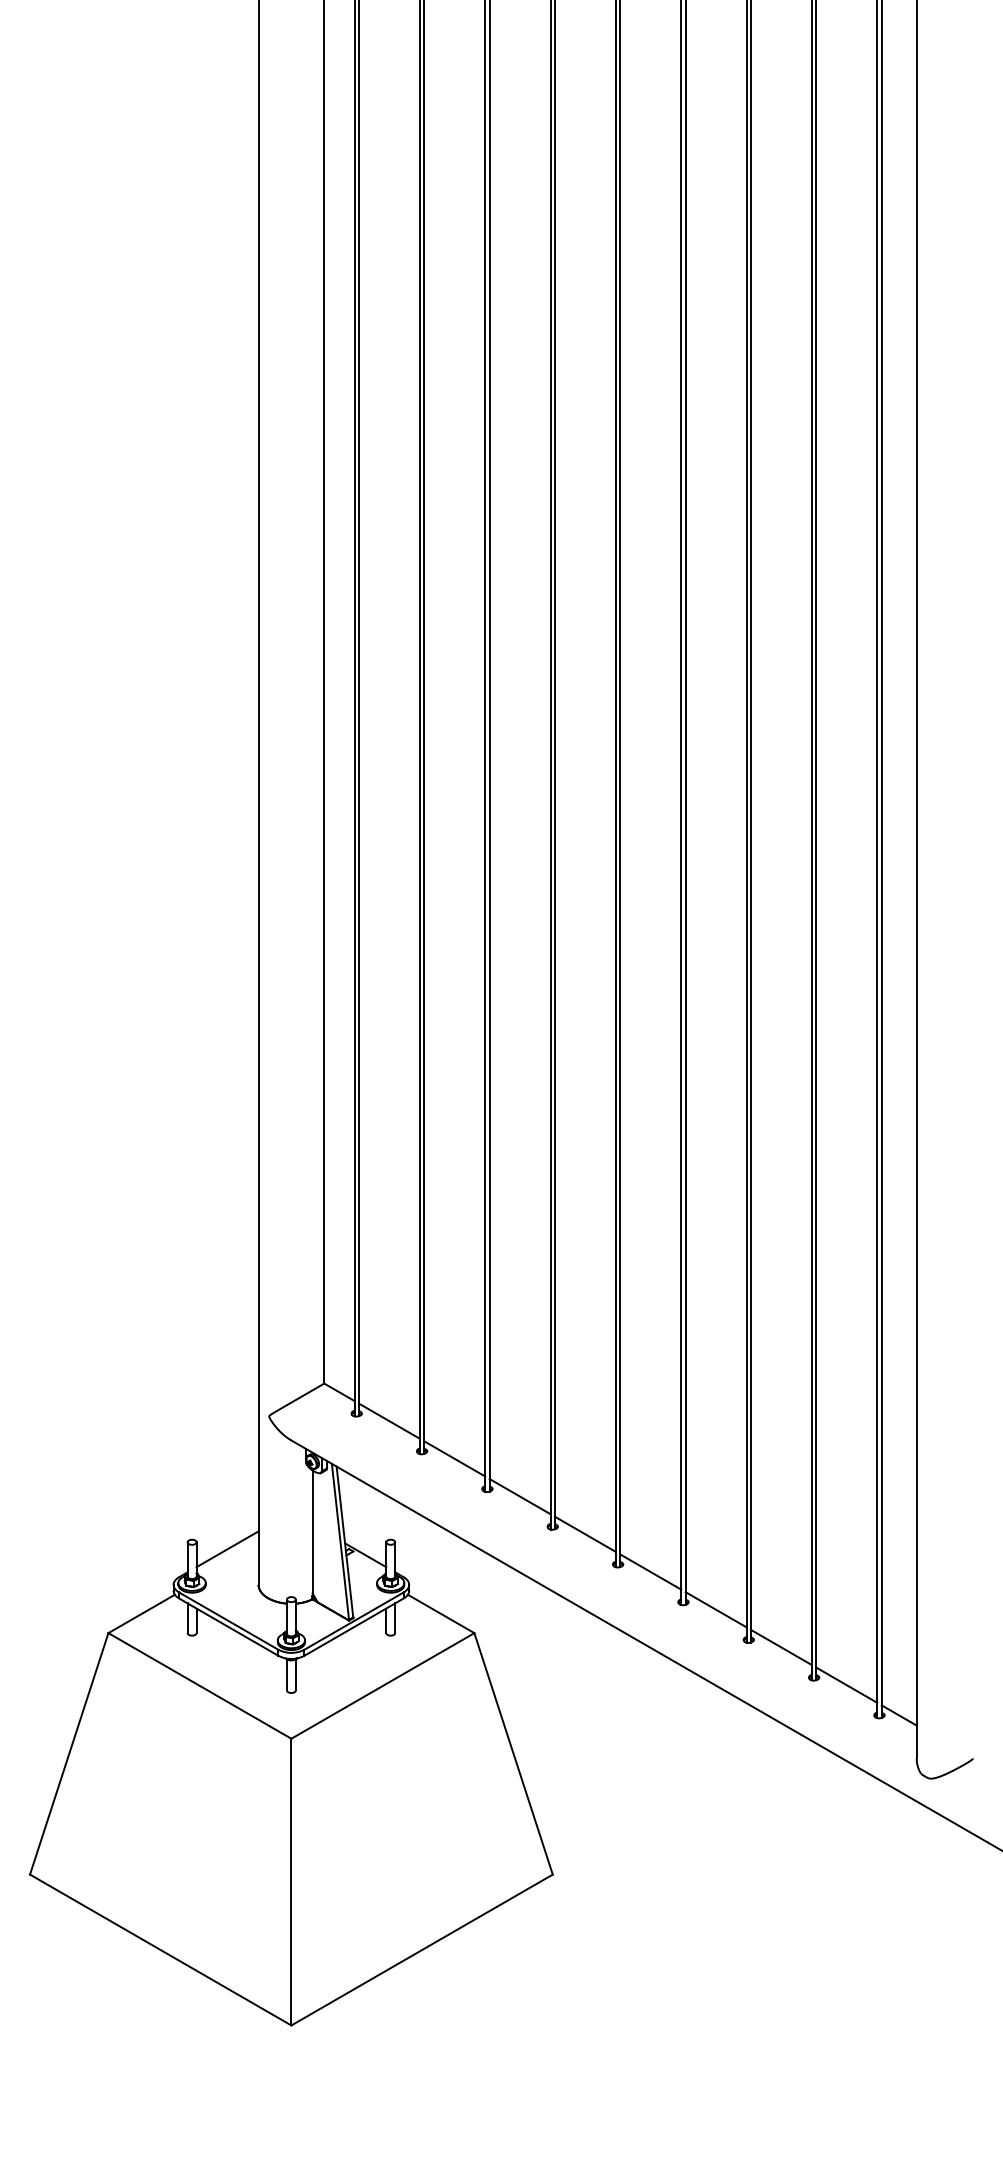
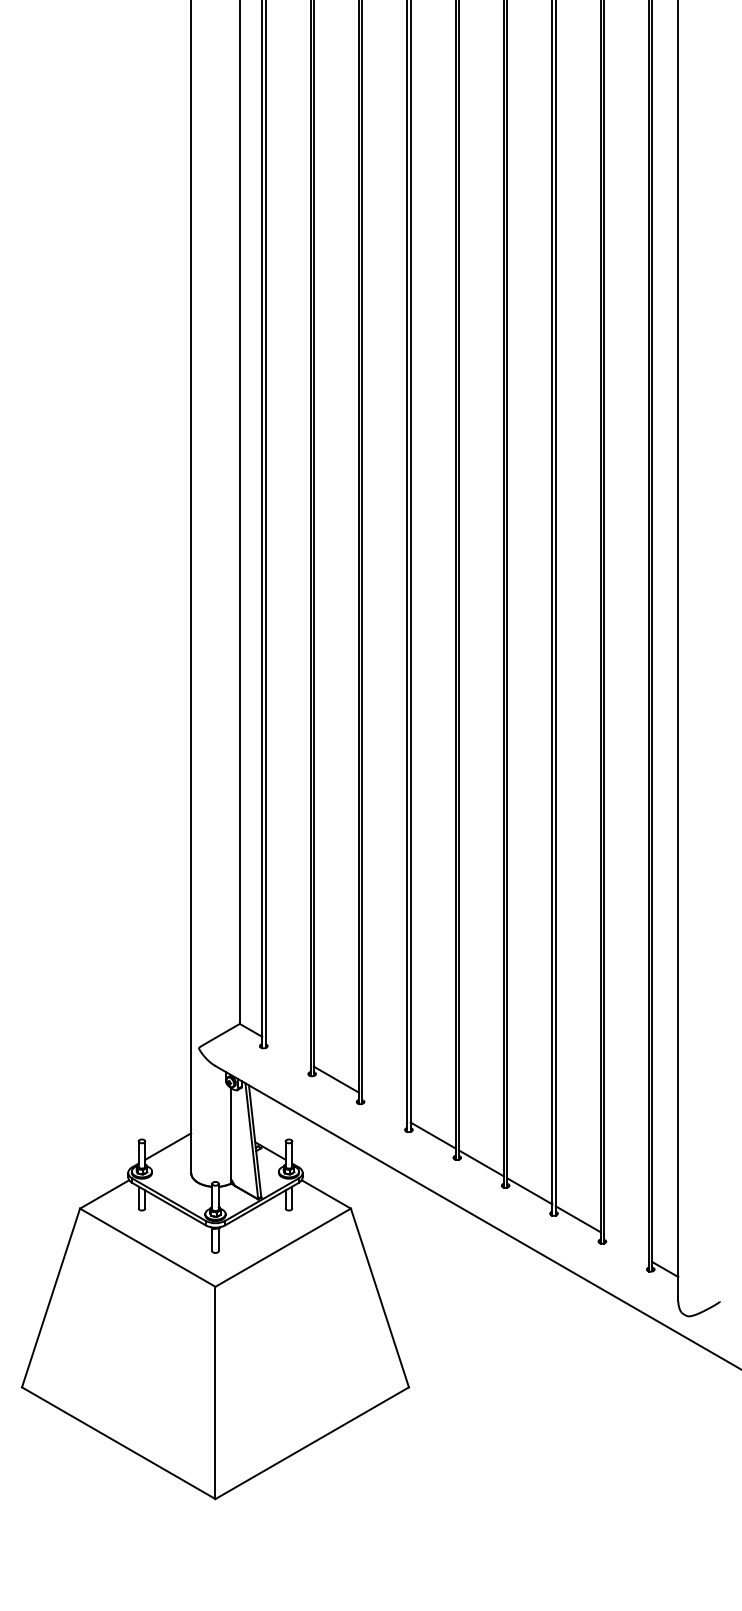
line: (388, 1420) -> (287, 1051), removed
line: (519, 1496) -> (384, 1107), removed
line: (846, 1684) -> (626, 1246), removed

